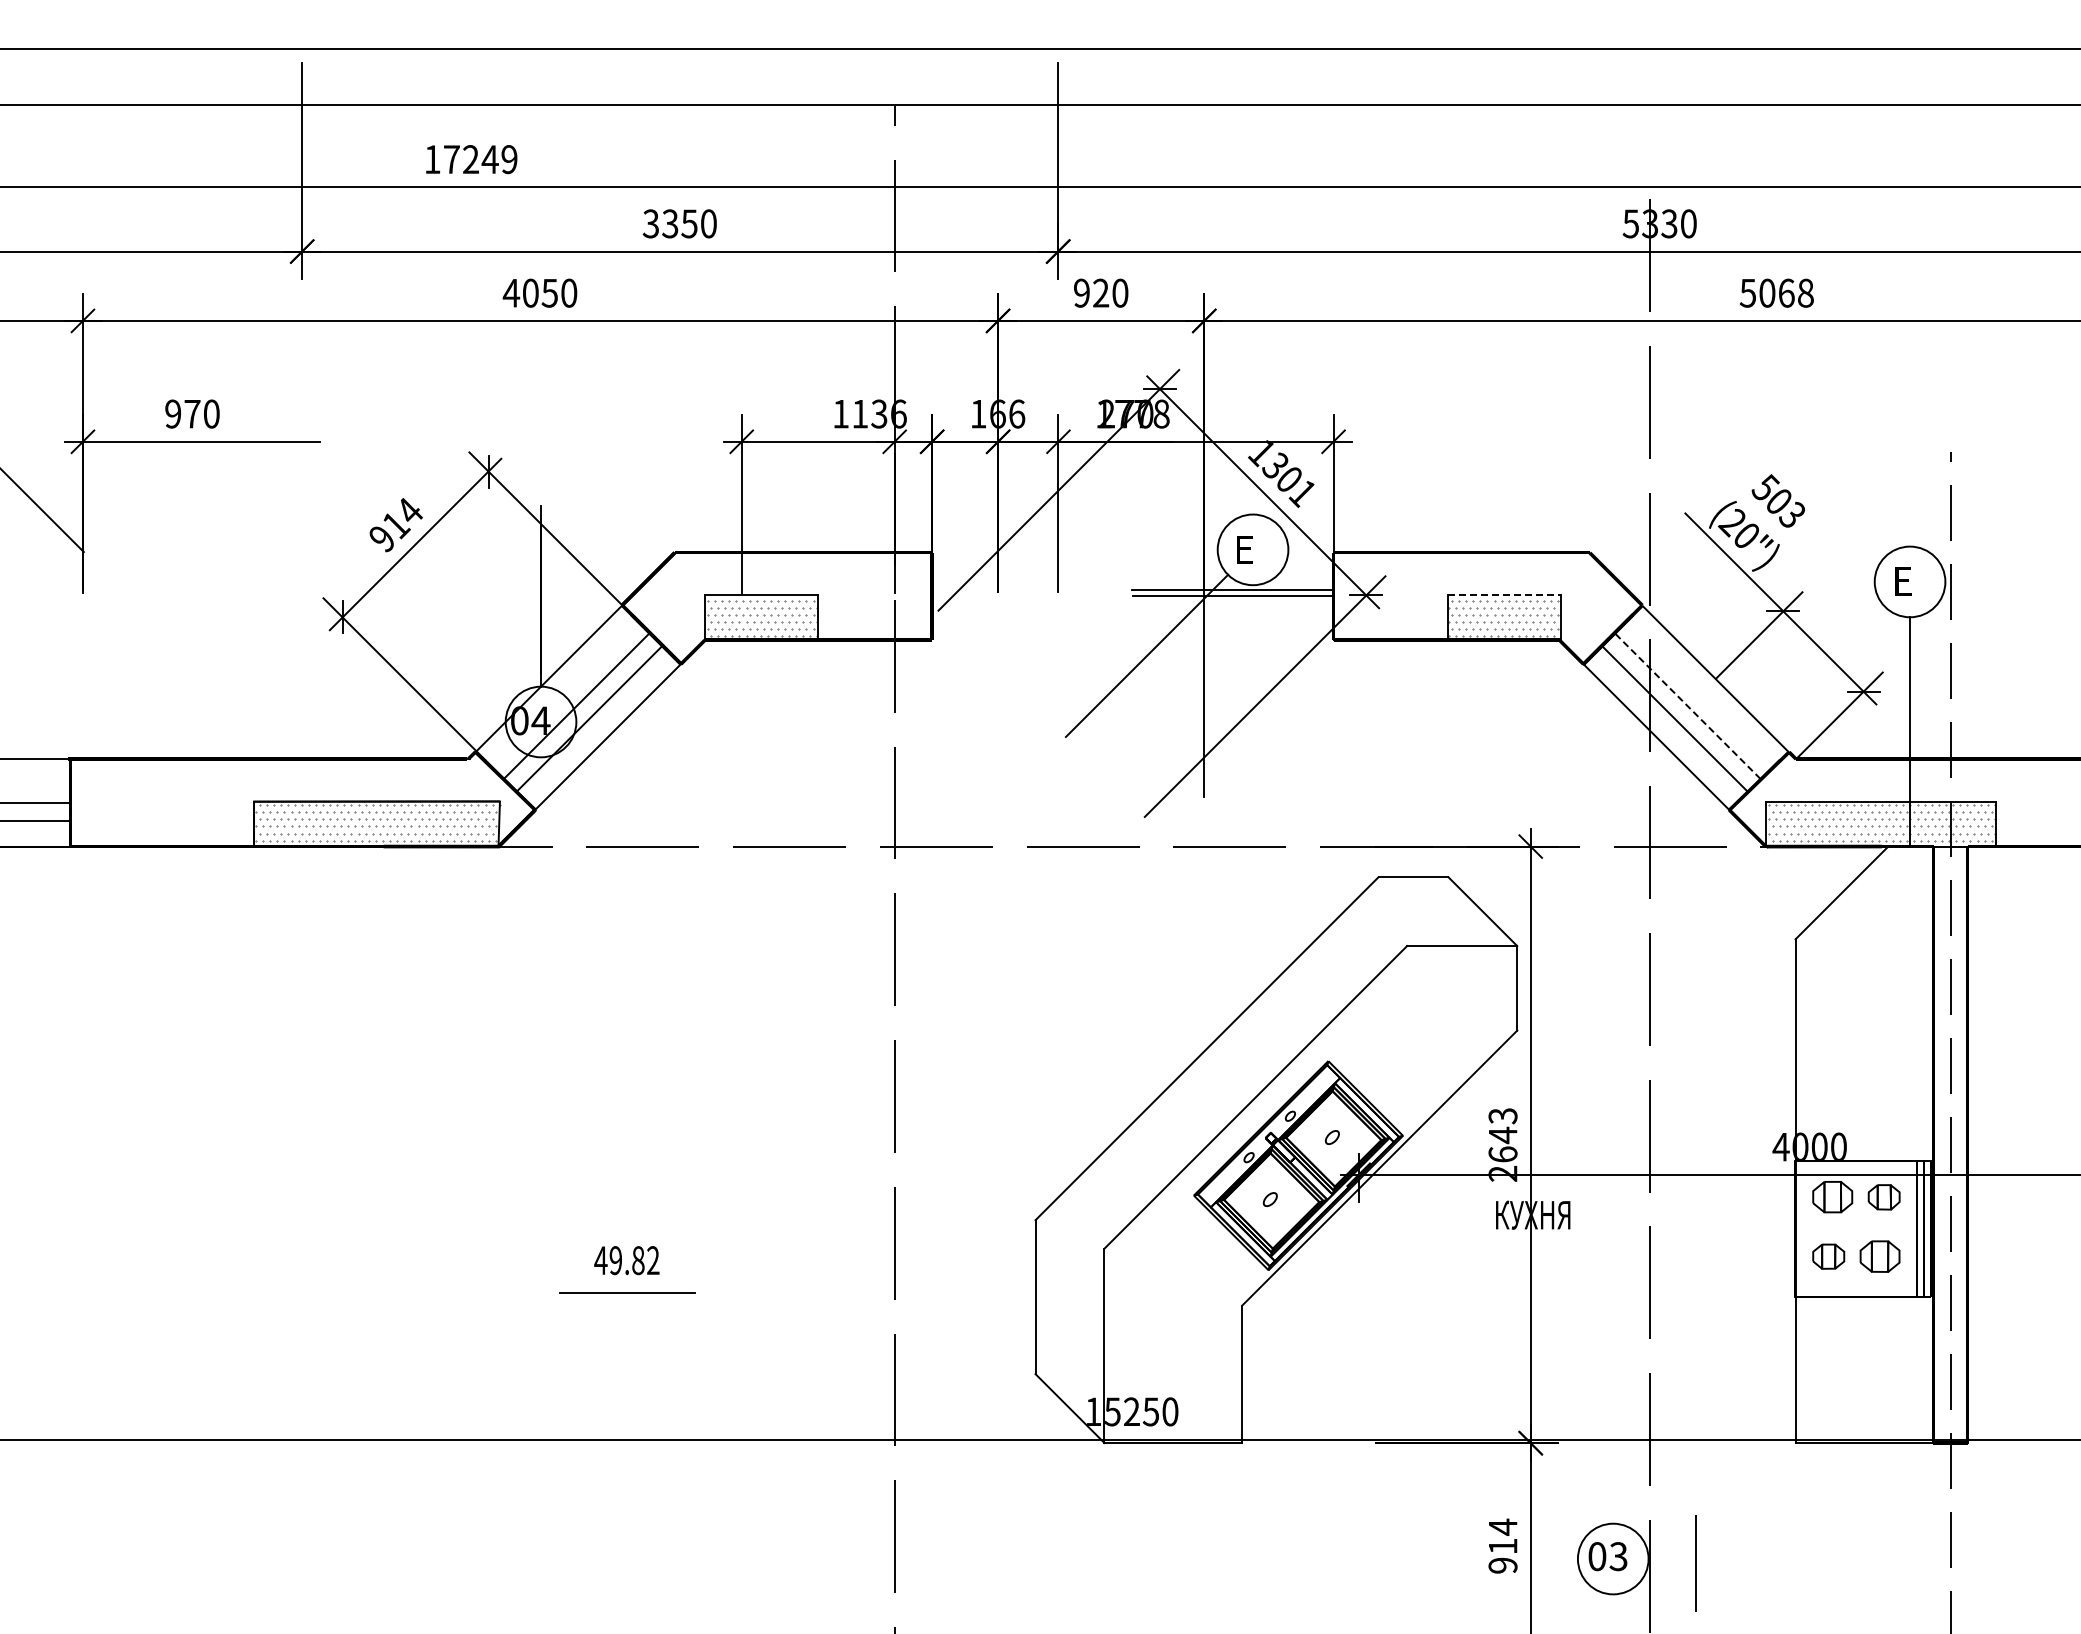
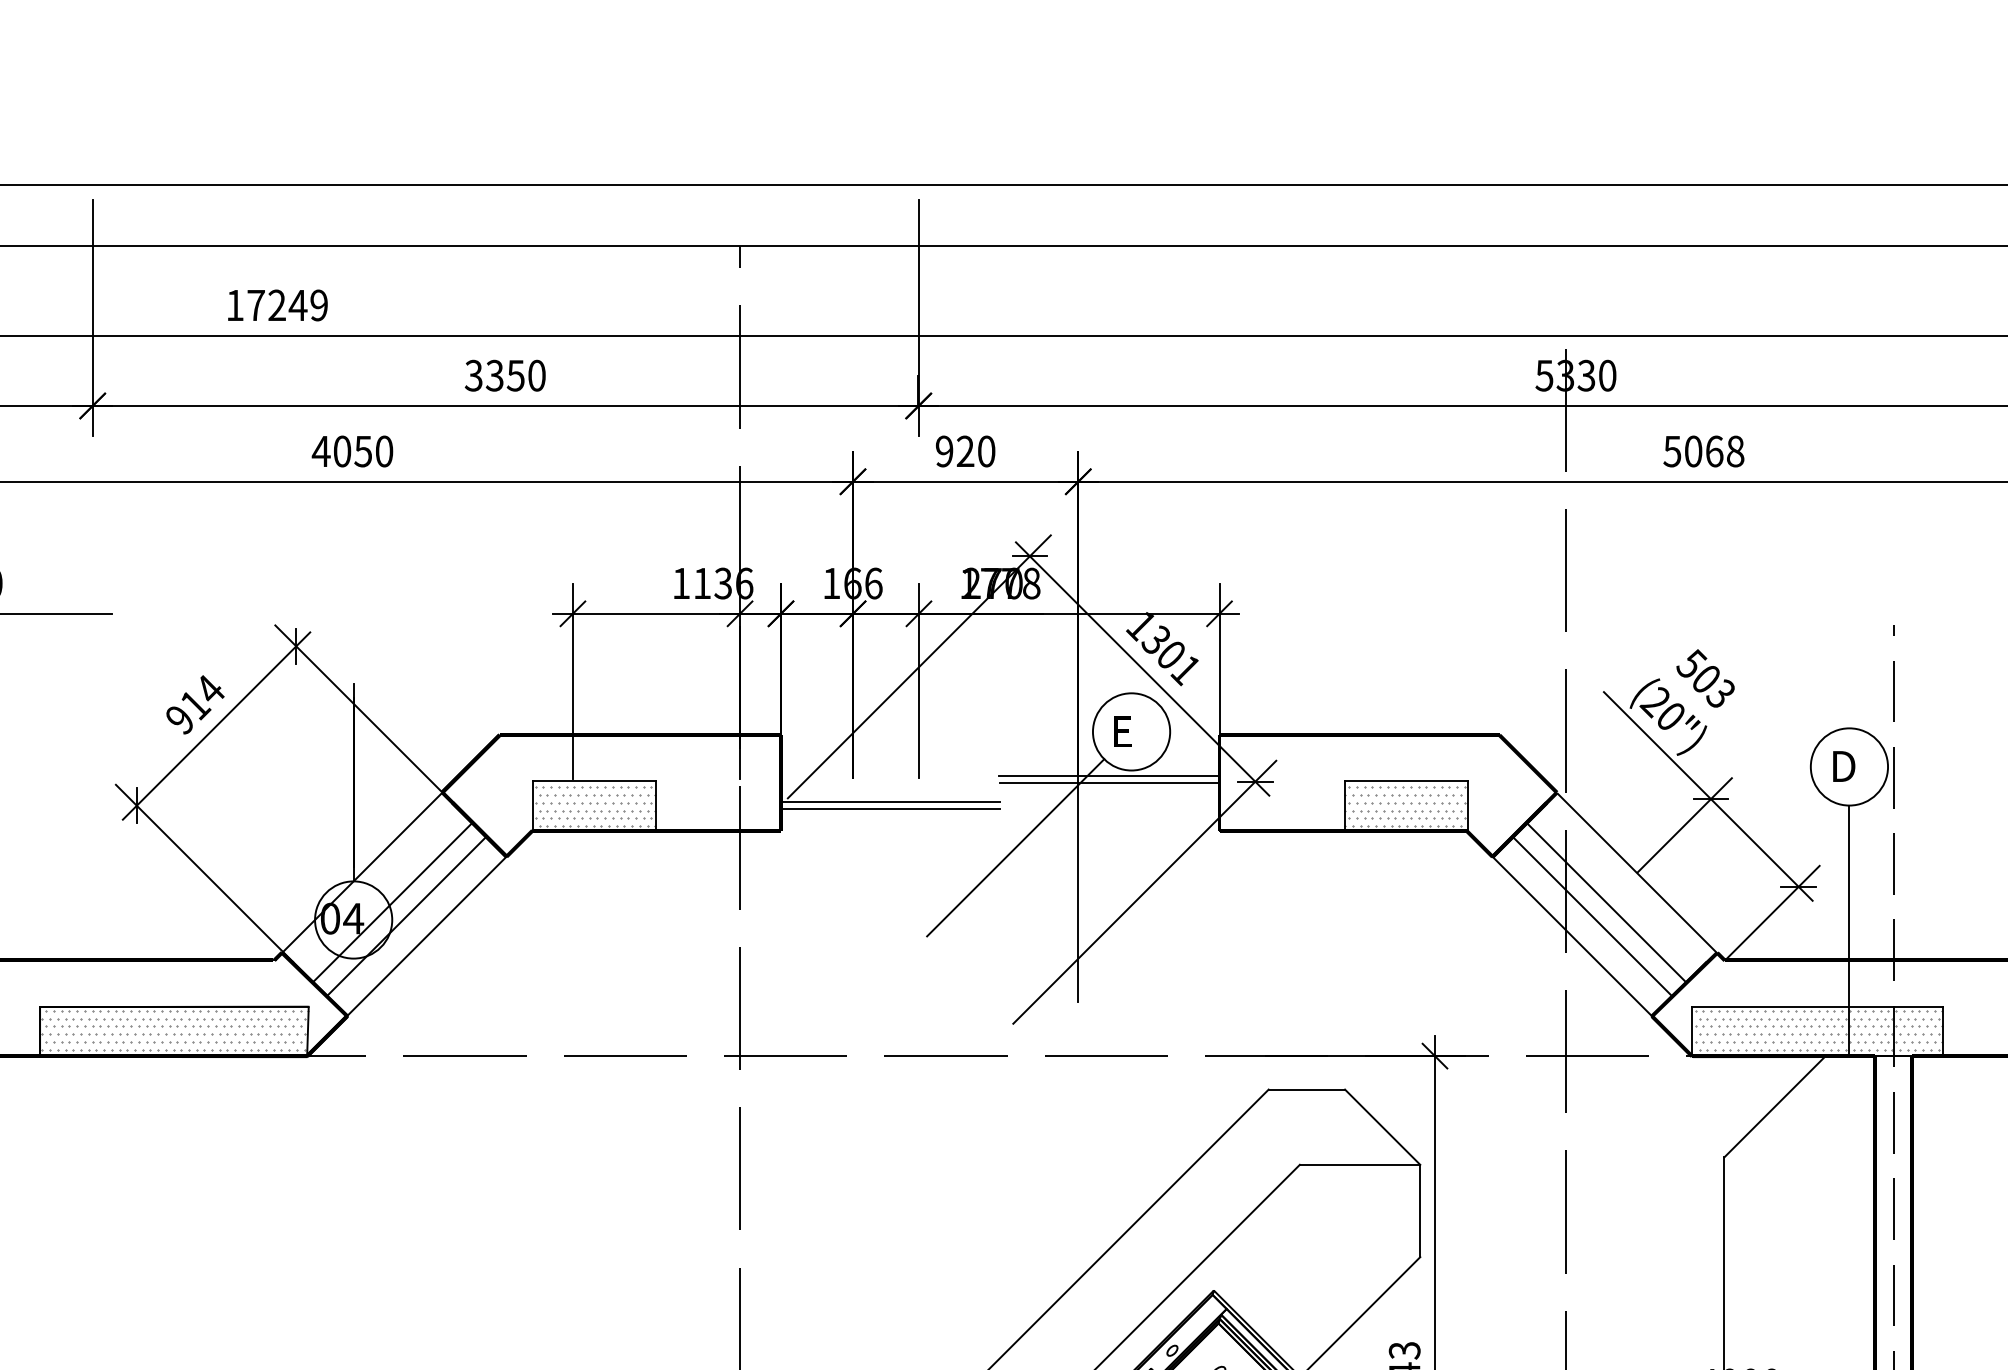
text: (1905, 581) -> (1844, 766), E -> D
line: (1504, 595) -> (1406, 781), dashed -> solid
line: (1032, 614) -> (890, 802), added
line: (1032, 620) -> (890, 809), added
line: (1687, 705) -> (1606, 901), dashed -> solid

